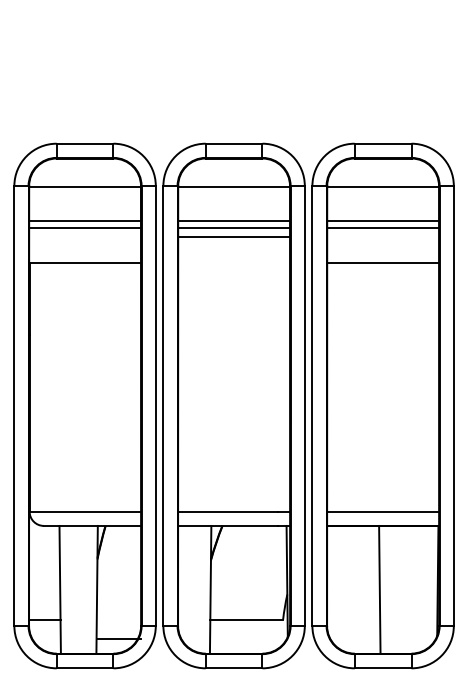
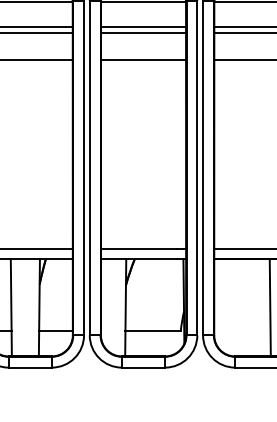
line: (234, 237) -> (143, 59), moved
line: (379, 589) -> (270, 307), moved
line: (118, 638) -> (55, 330), moved

